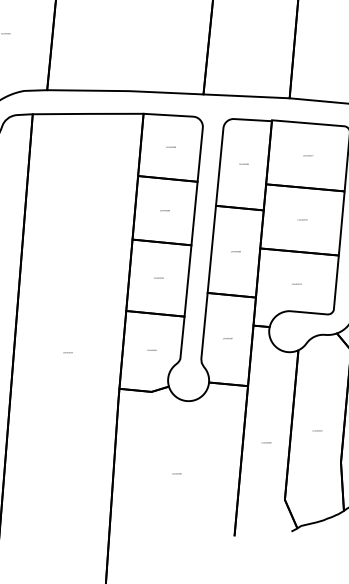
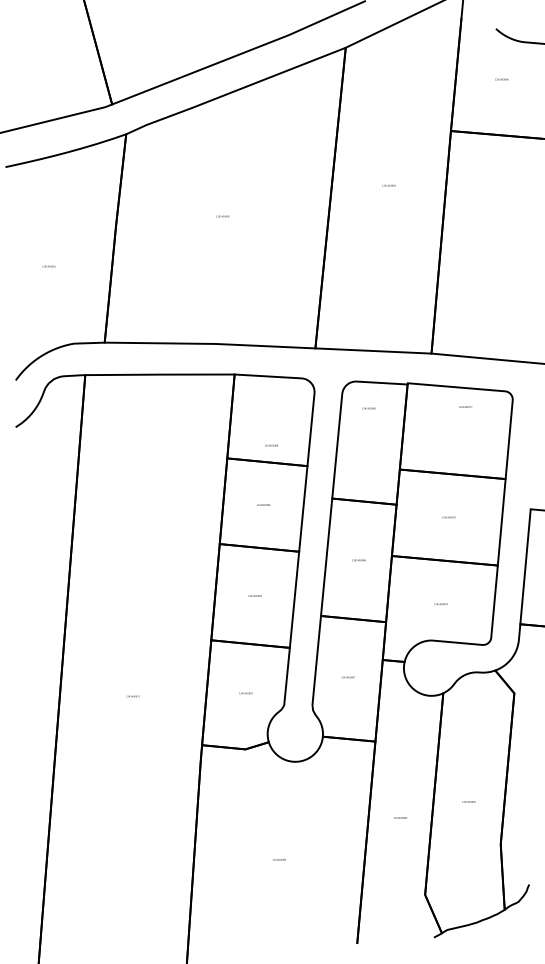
text: (170, 147) -> (271, 445), moved
text: (308, 155) -> (465, 406), moved
text: (243, 164) -> (368, 408), moved

